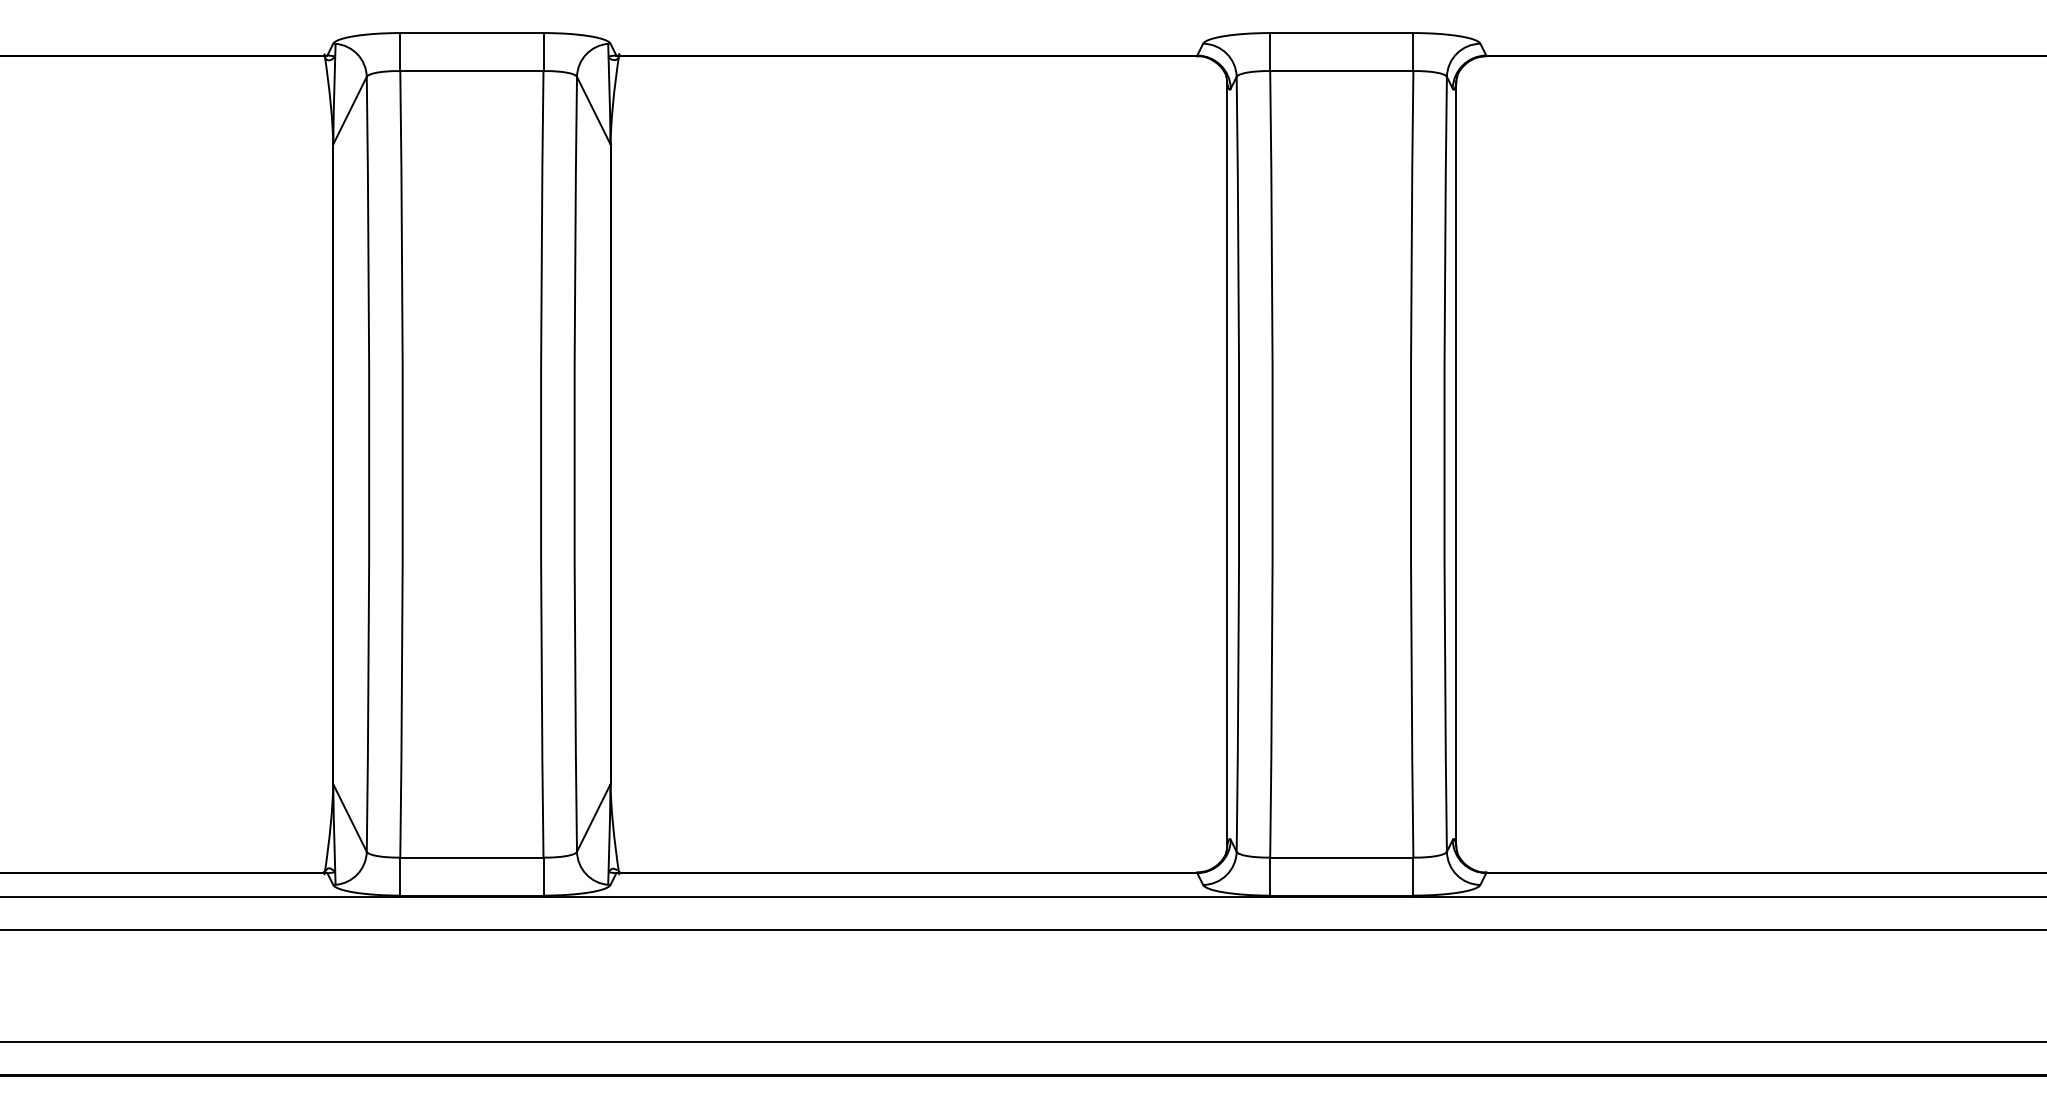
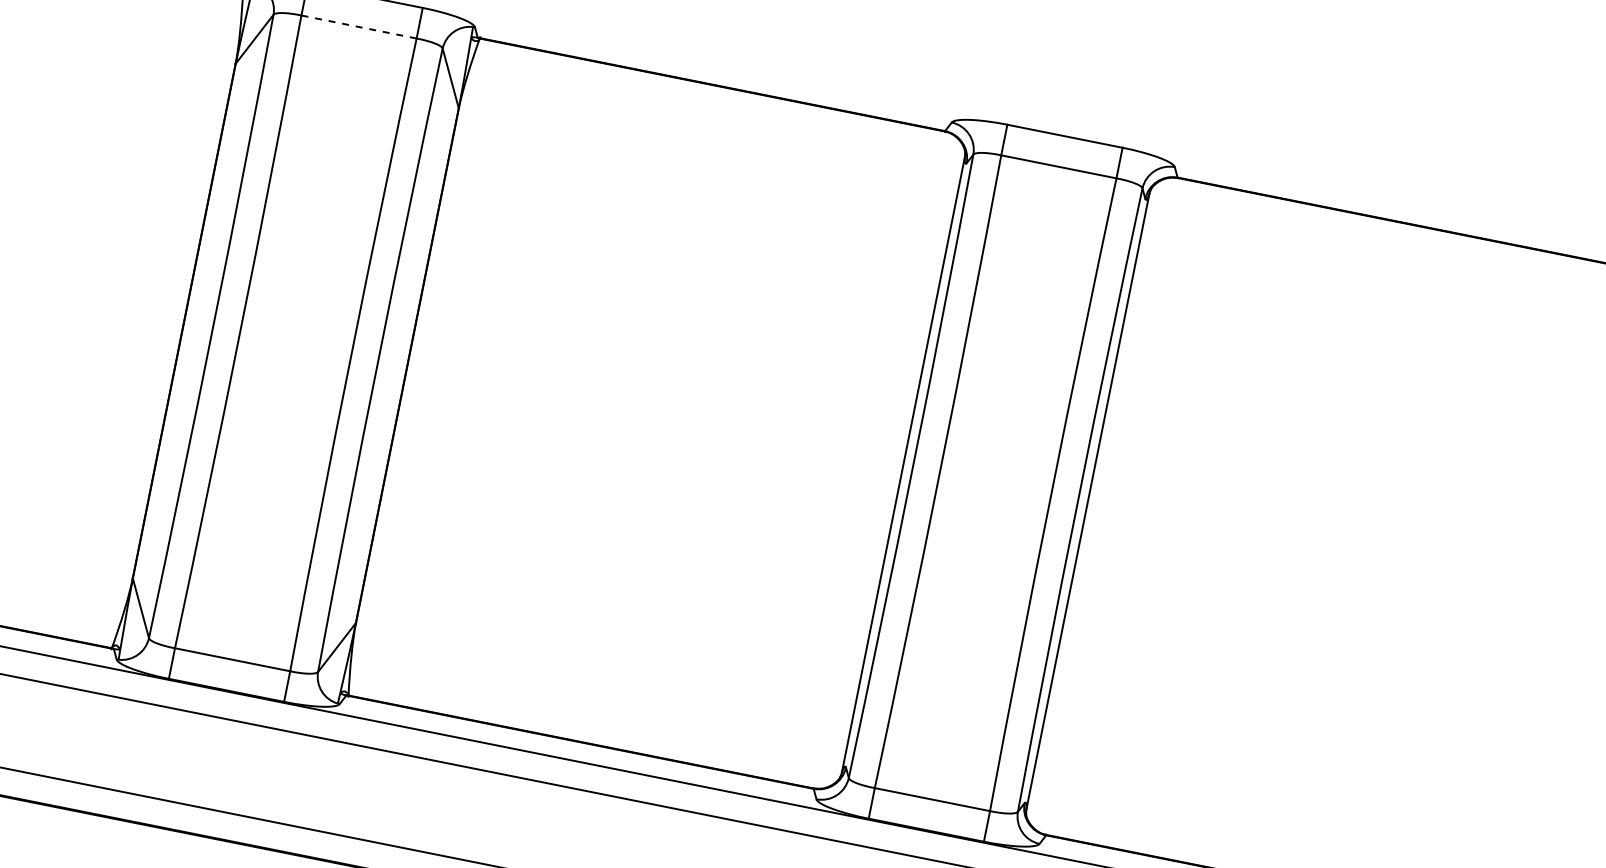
line: (471, 71) -> (358, 27), solid -> dashed

